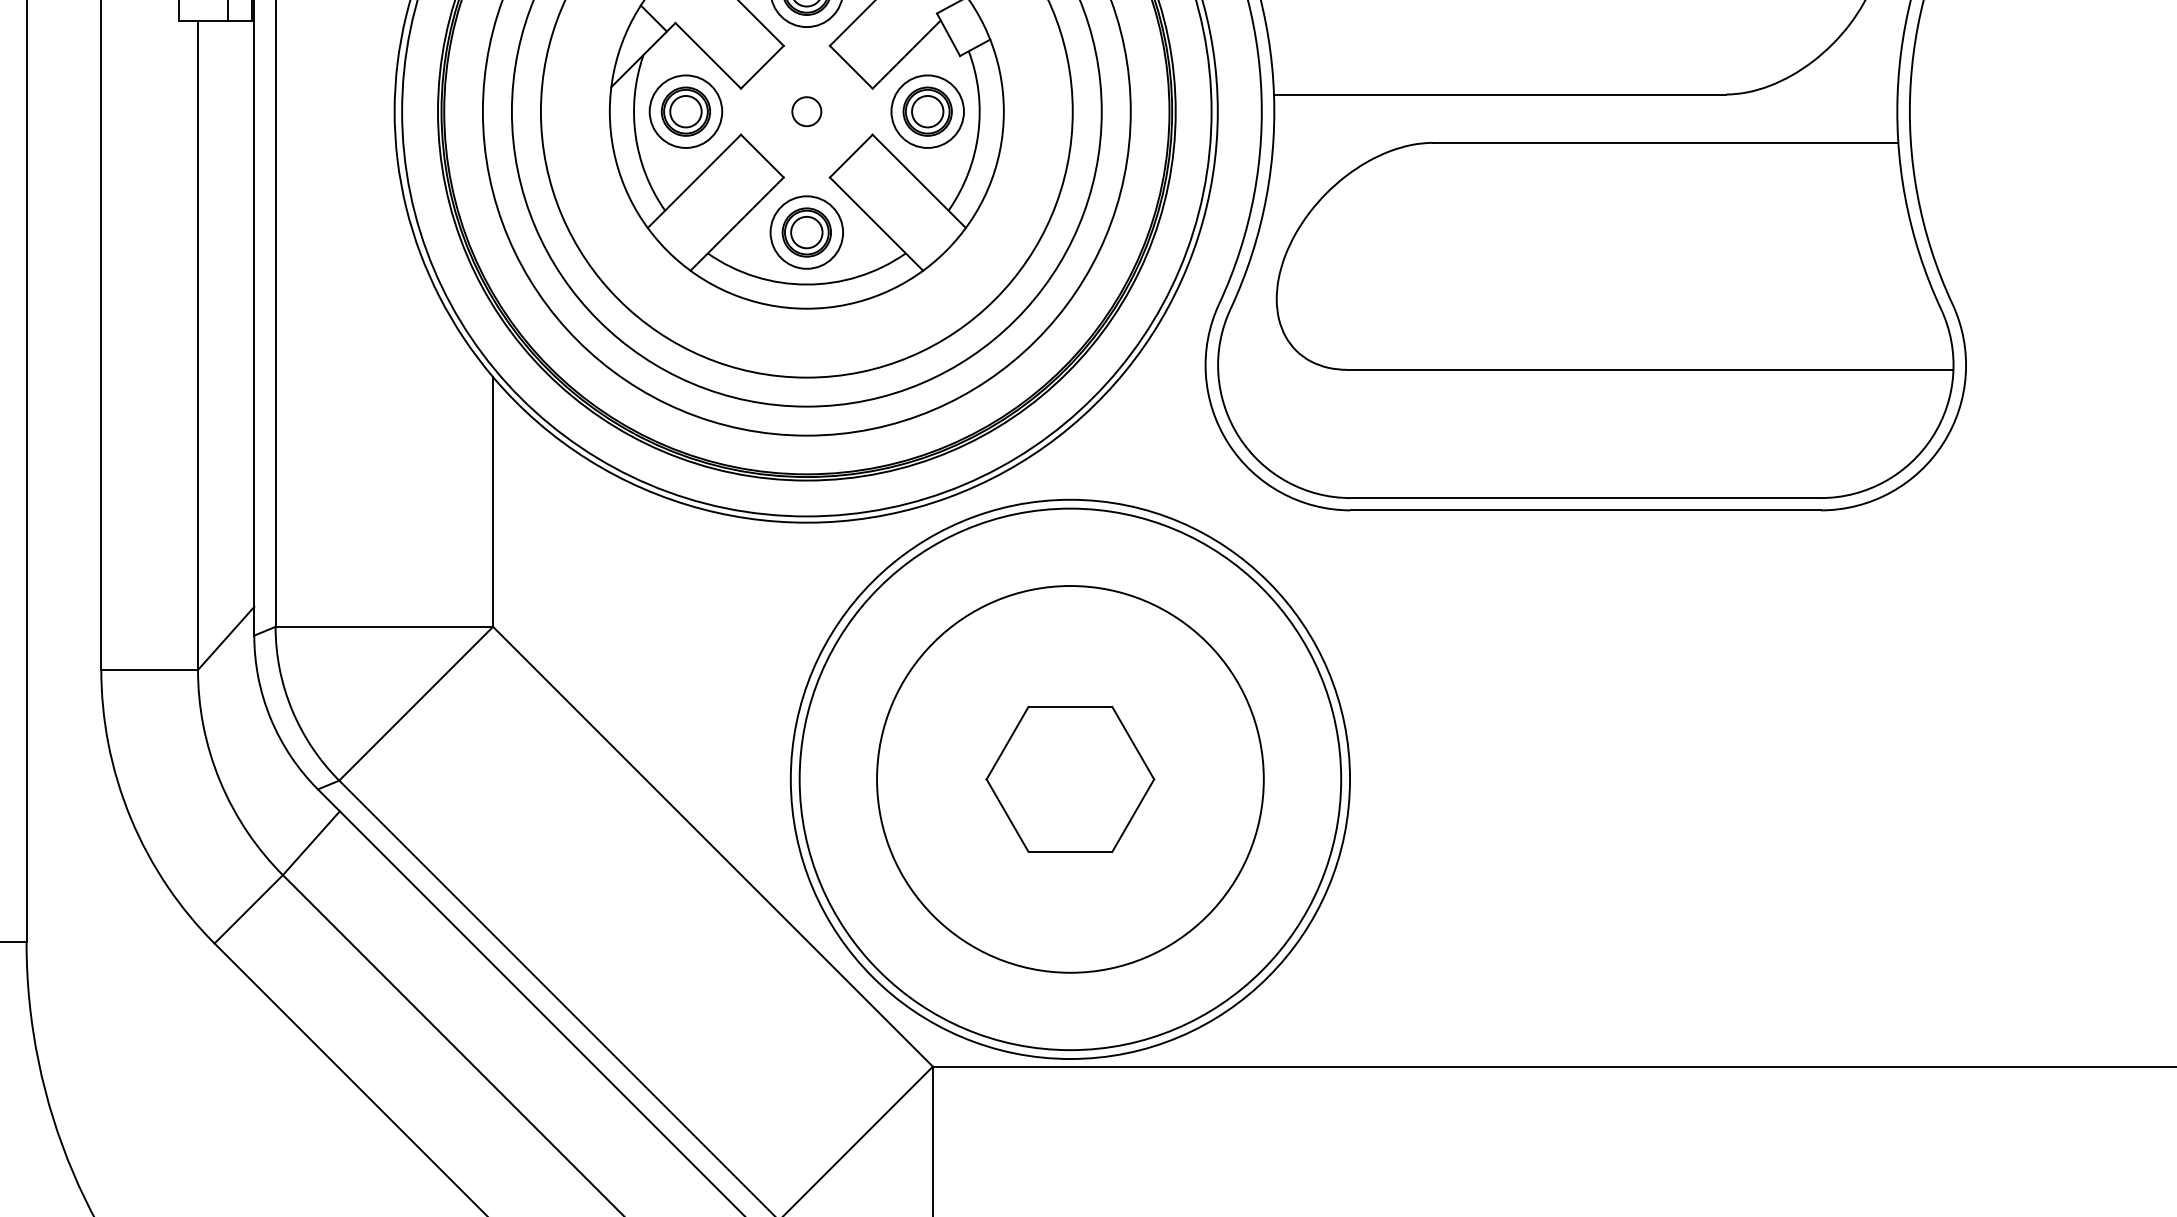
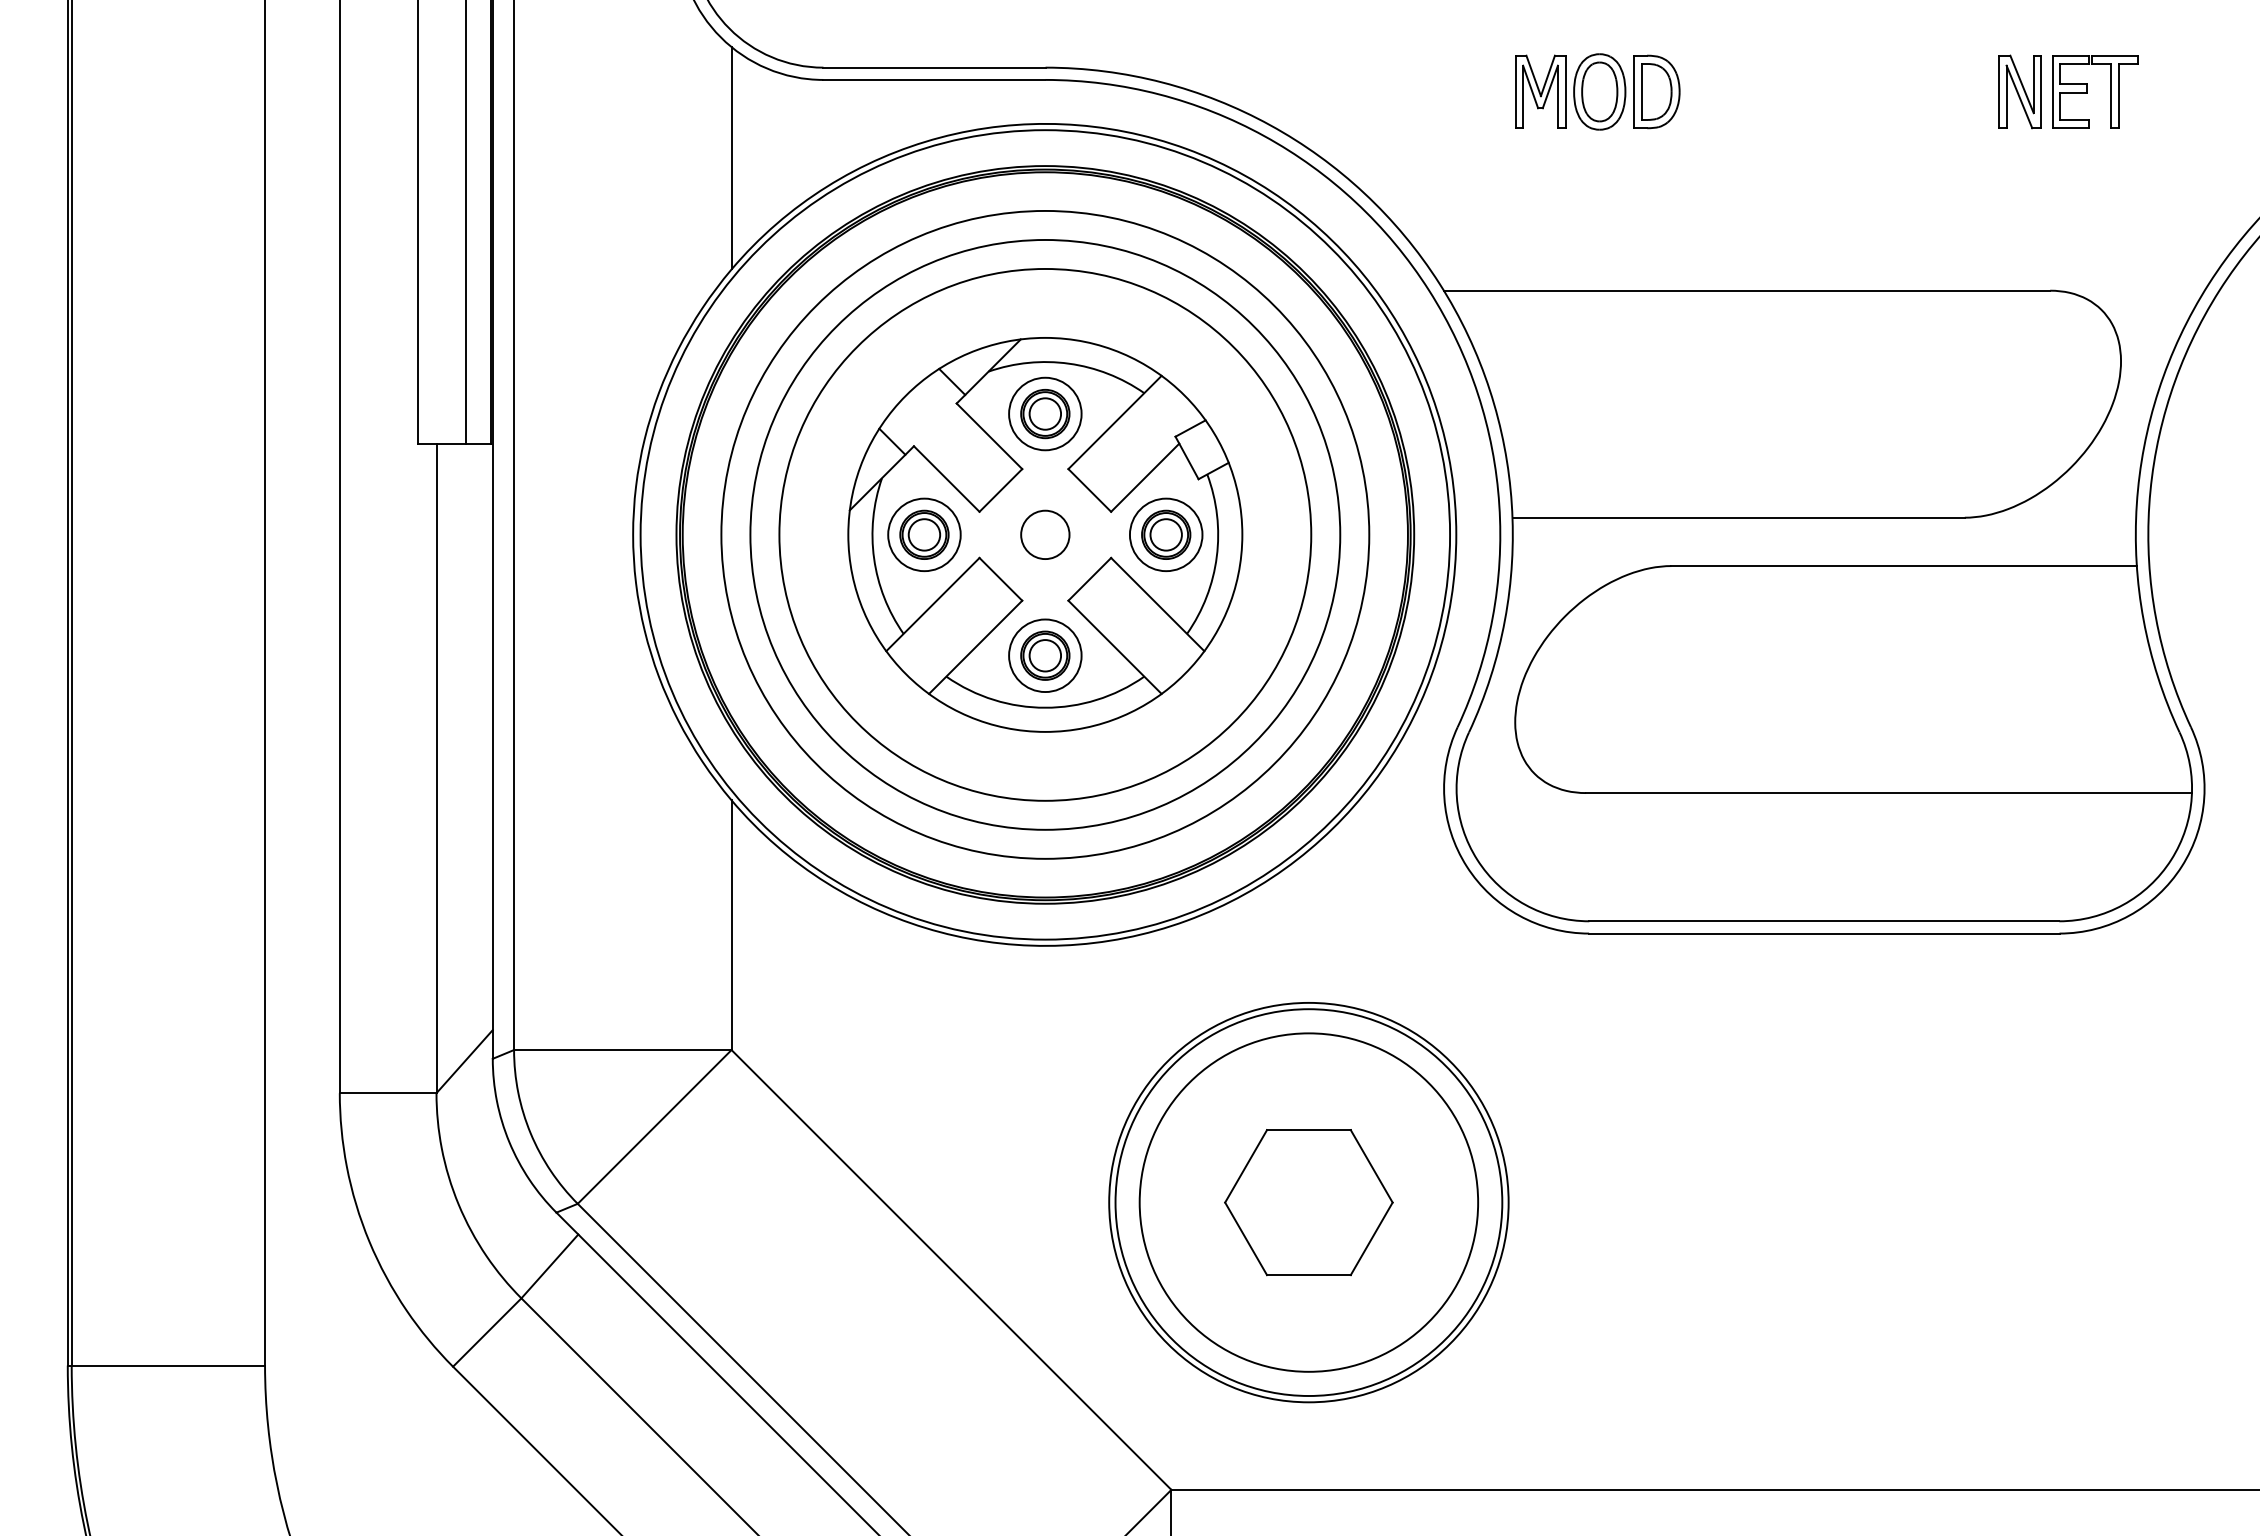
circle: (807, 111) -> (1045, 534), size x1.67
circle: (1070, 779) -> (1308, 1202), size x0.62
circle: (1070, 779) -> (1308, 1202), size x0.71

